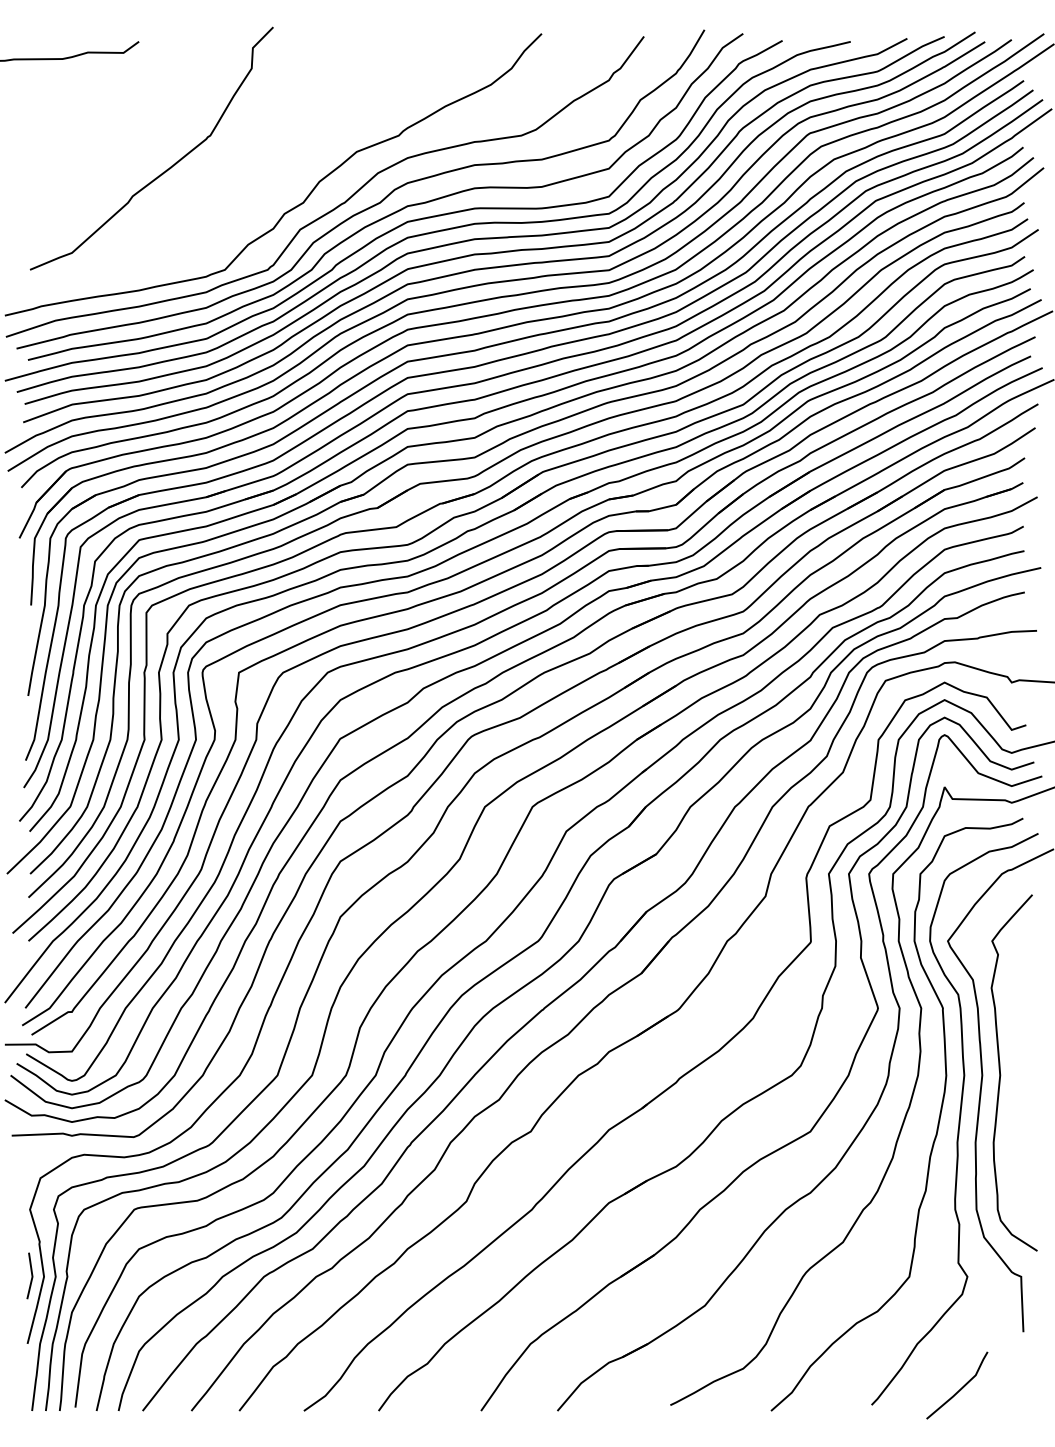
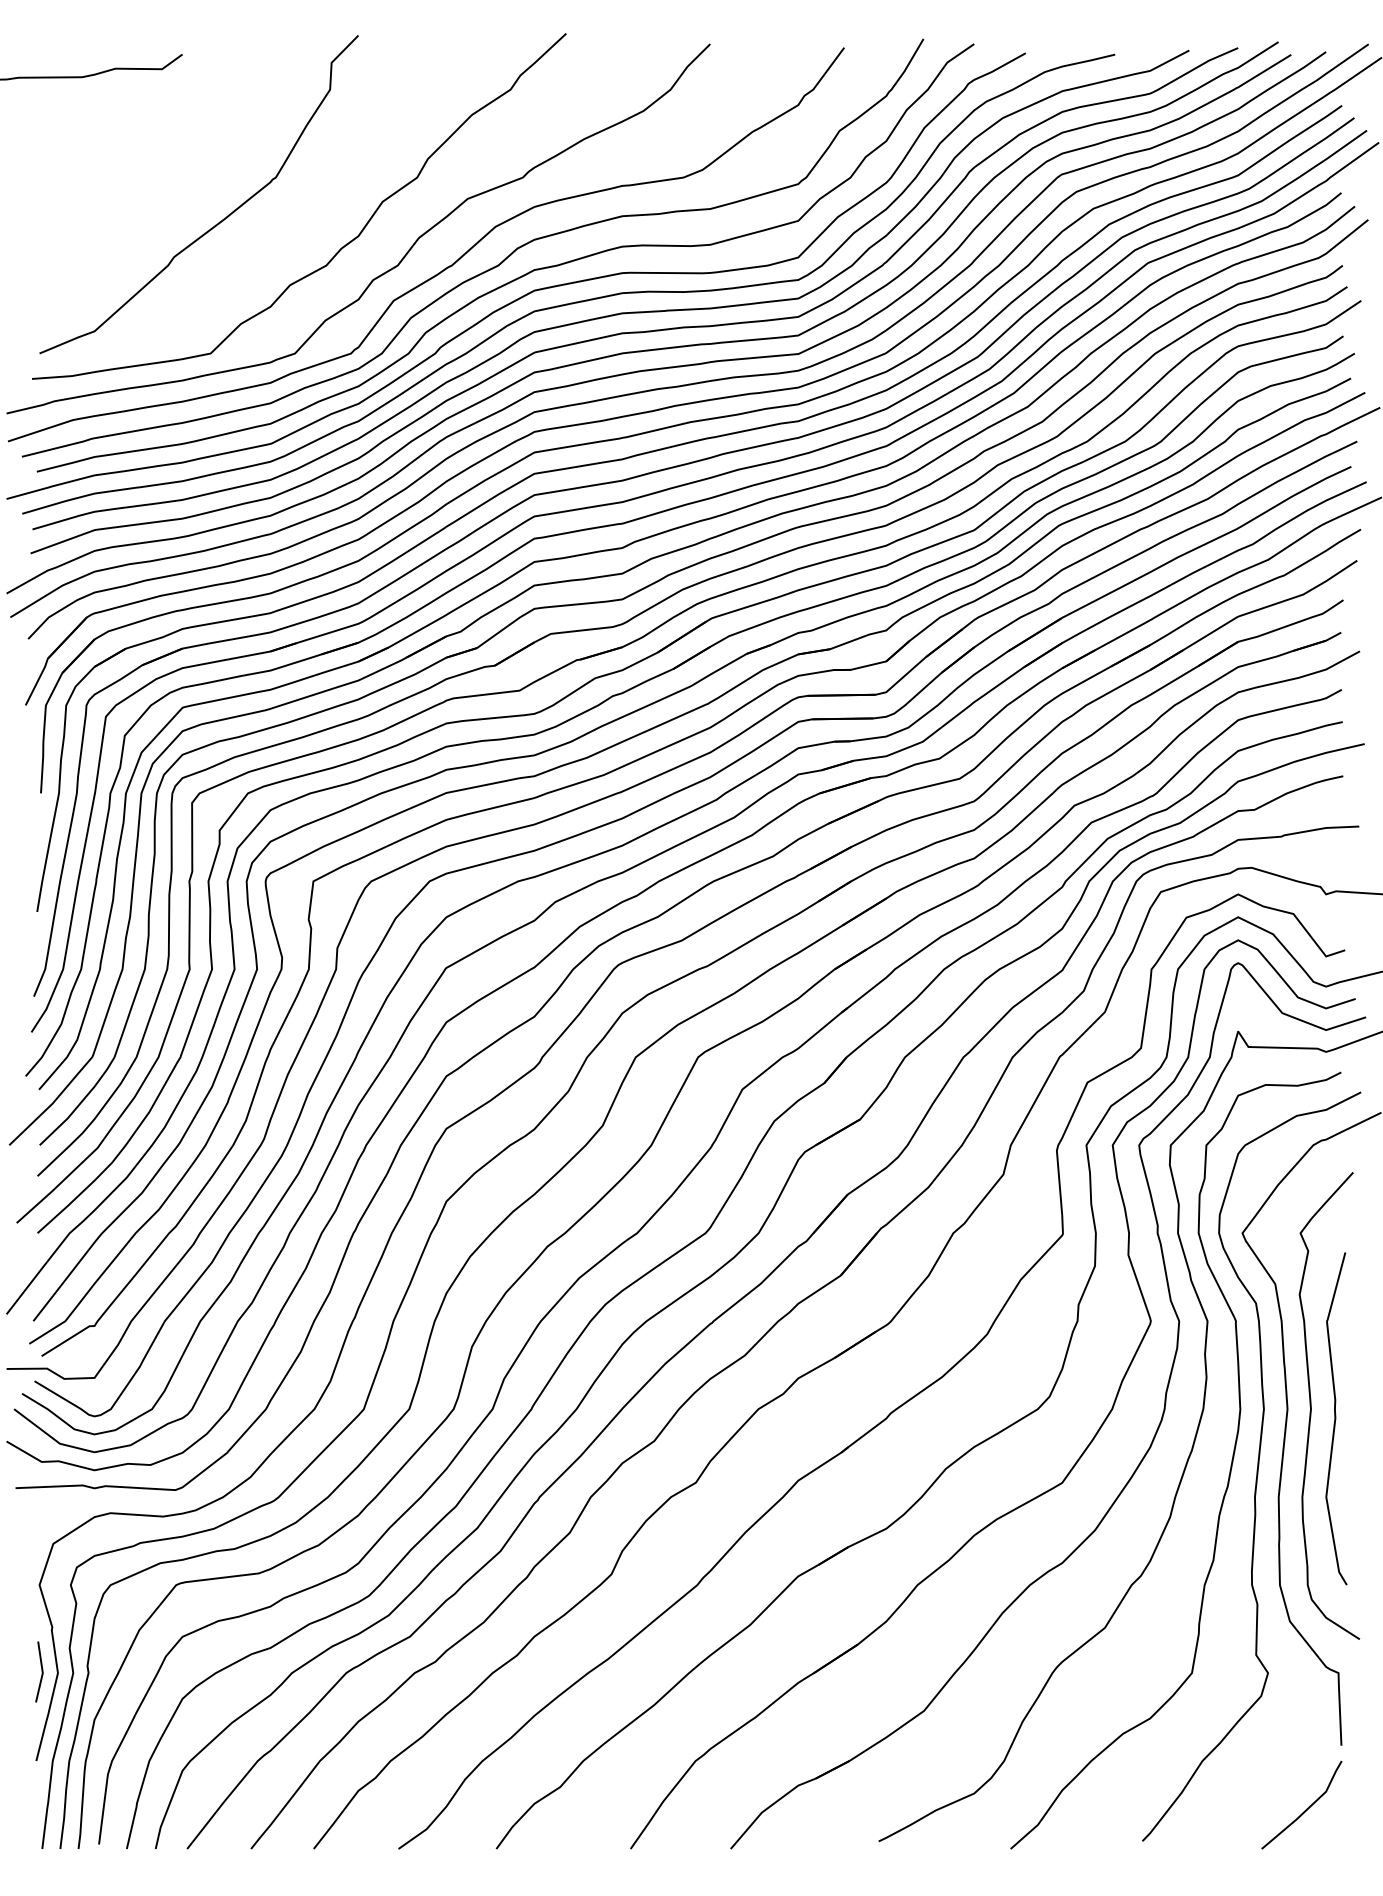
curve: (260, 188) -> (341, 246), added
curve: (1019, 1082) -> (1336, 1418), added
line: (960, 1388) -> (1306, 1808), moved

